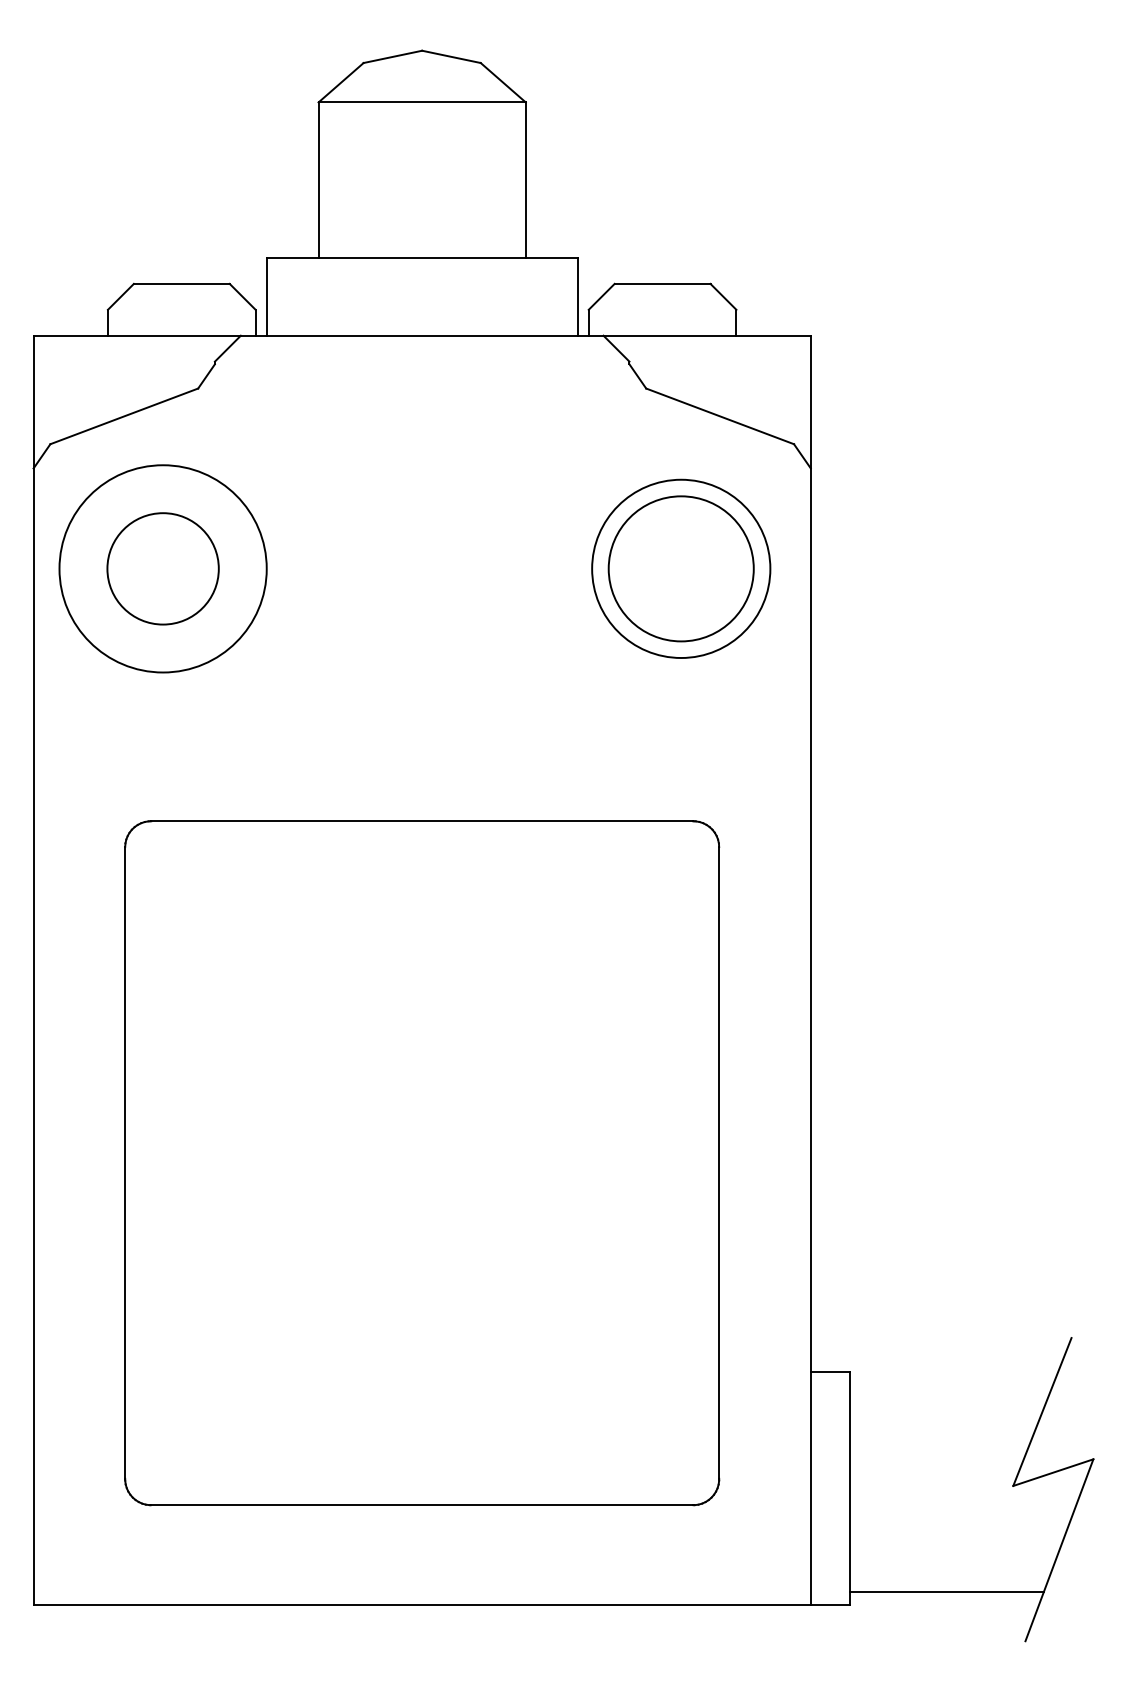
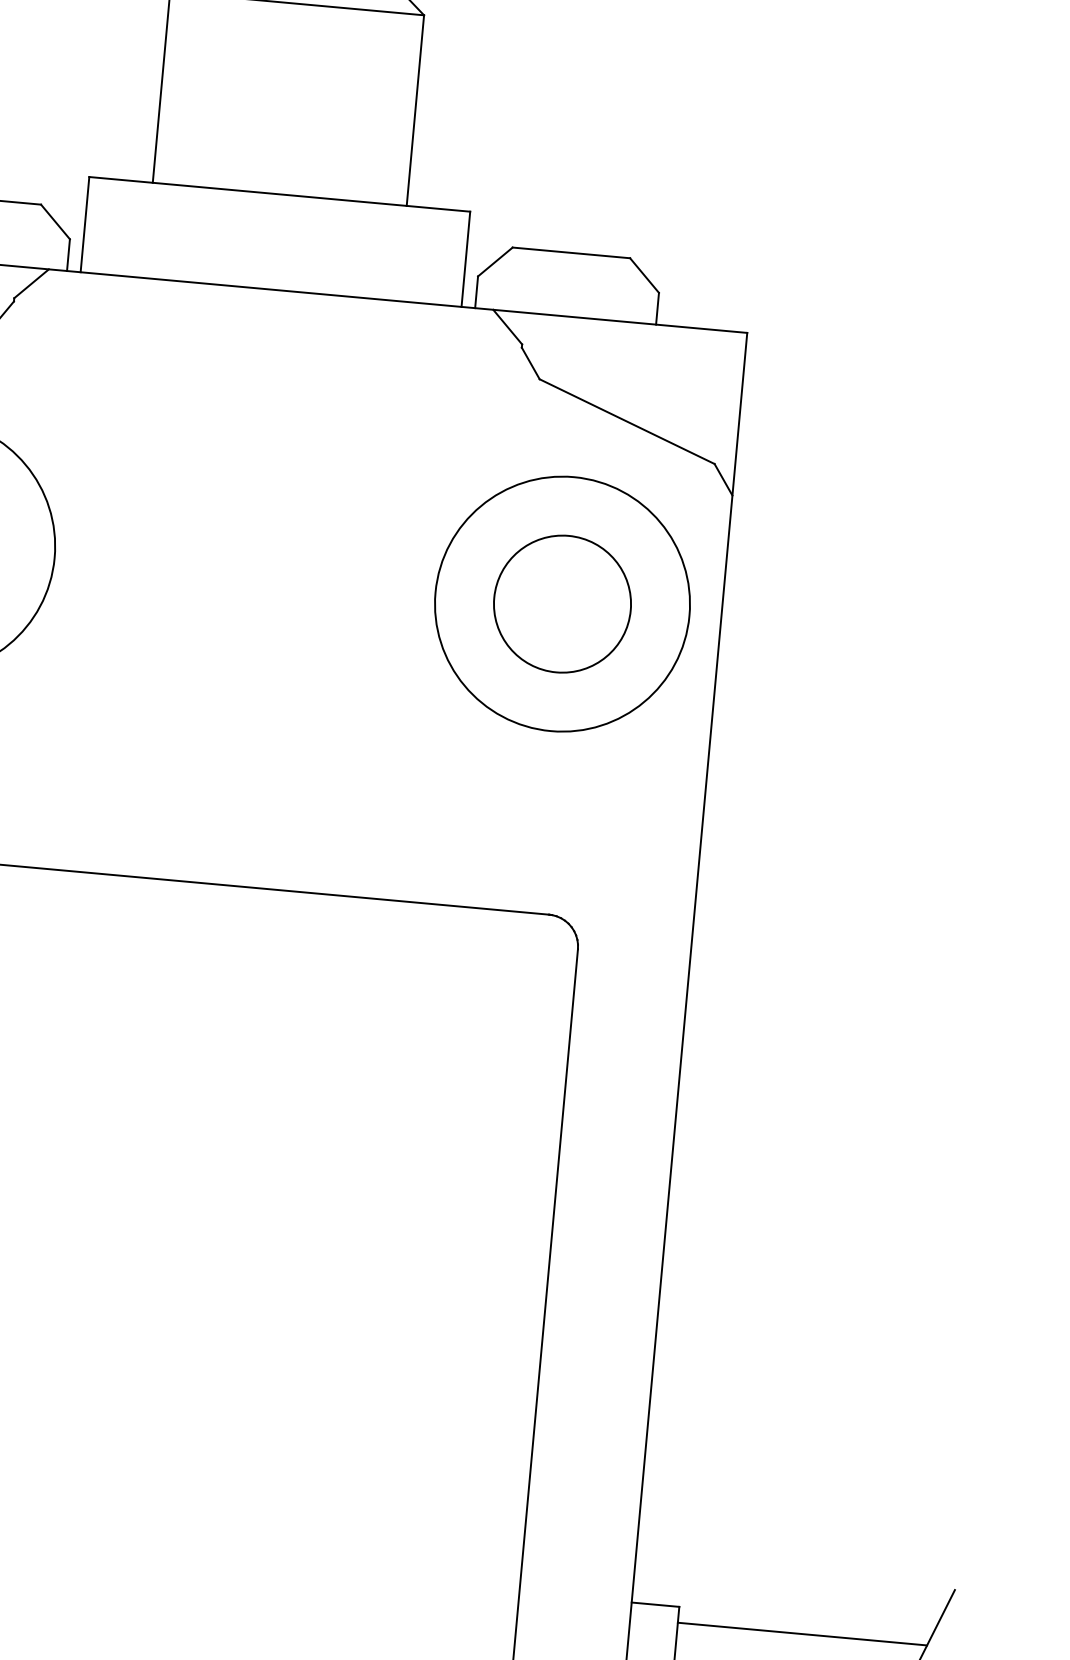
circle: (680, 568) -> (561, 603), size x0.62
circle: (680, 568) -> (561, 603), size x1.43
line: (951, 1384) -> (802, 1633), added

